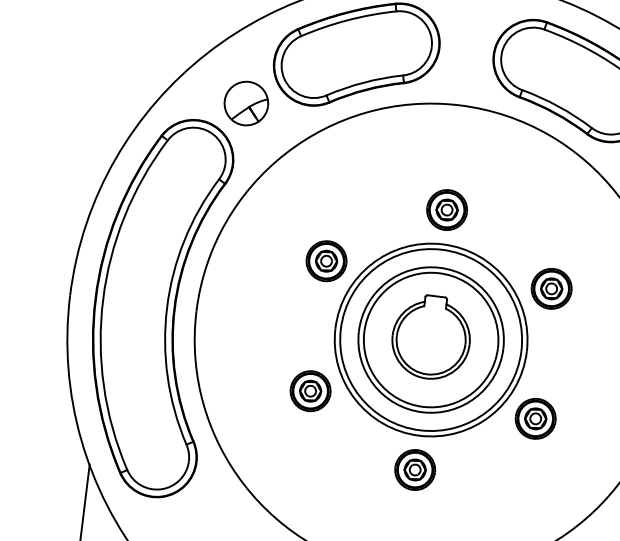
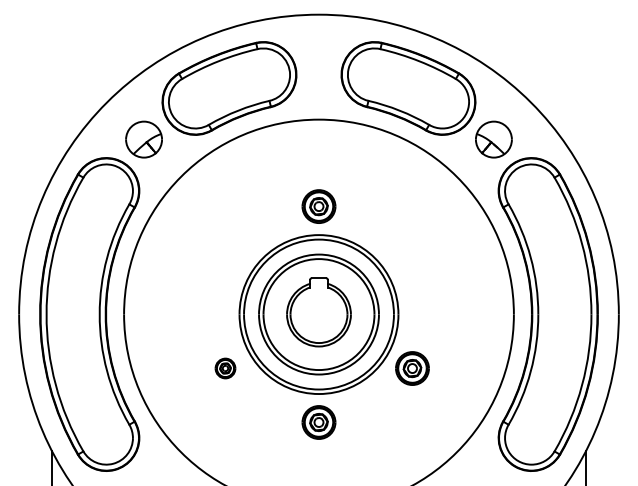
part: (326, 261) -> (225, 260), removed
part: (551, 288) -> (412, 260), removed
part: (310, 391) -> (225, 368), size x0.6

